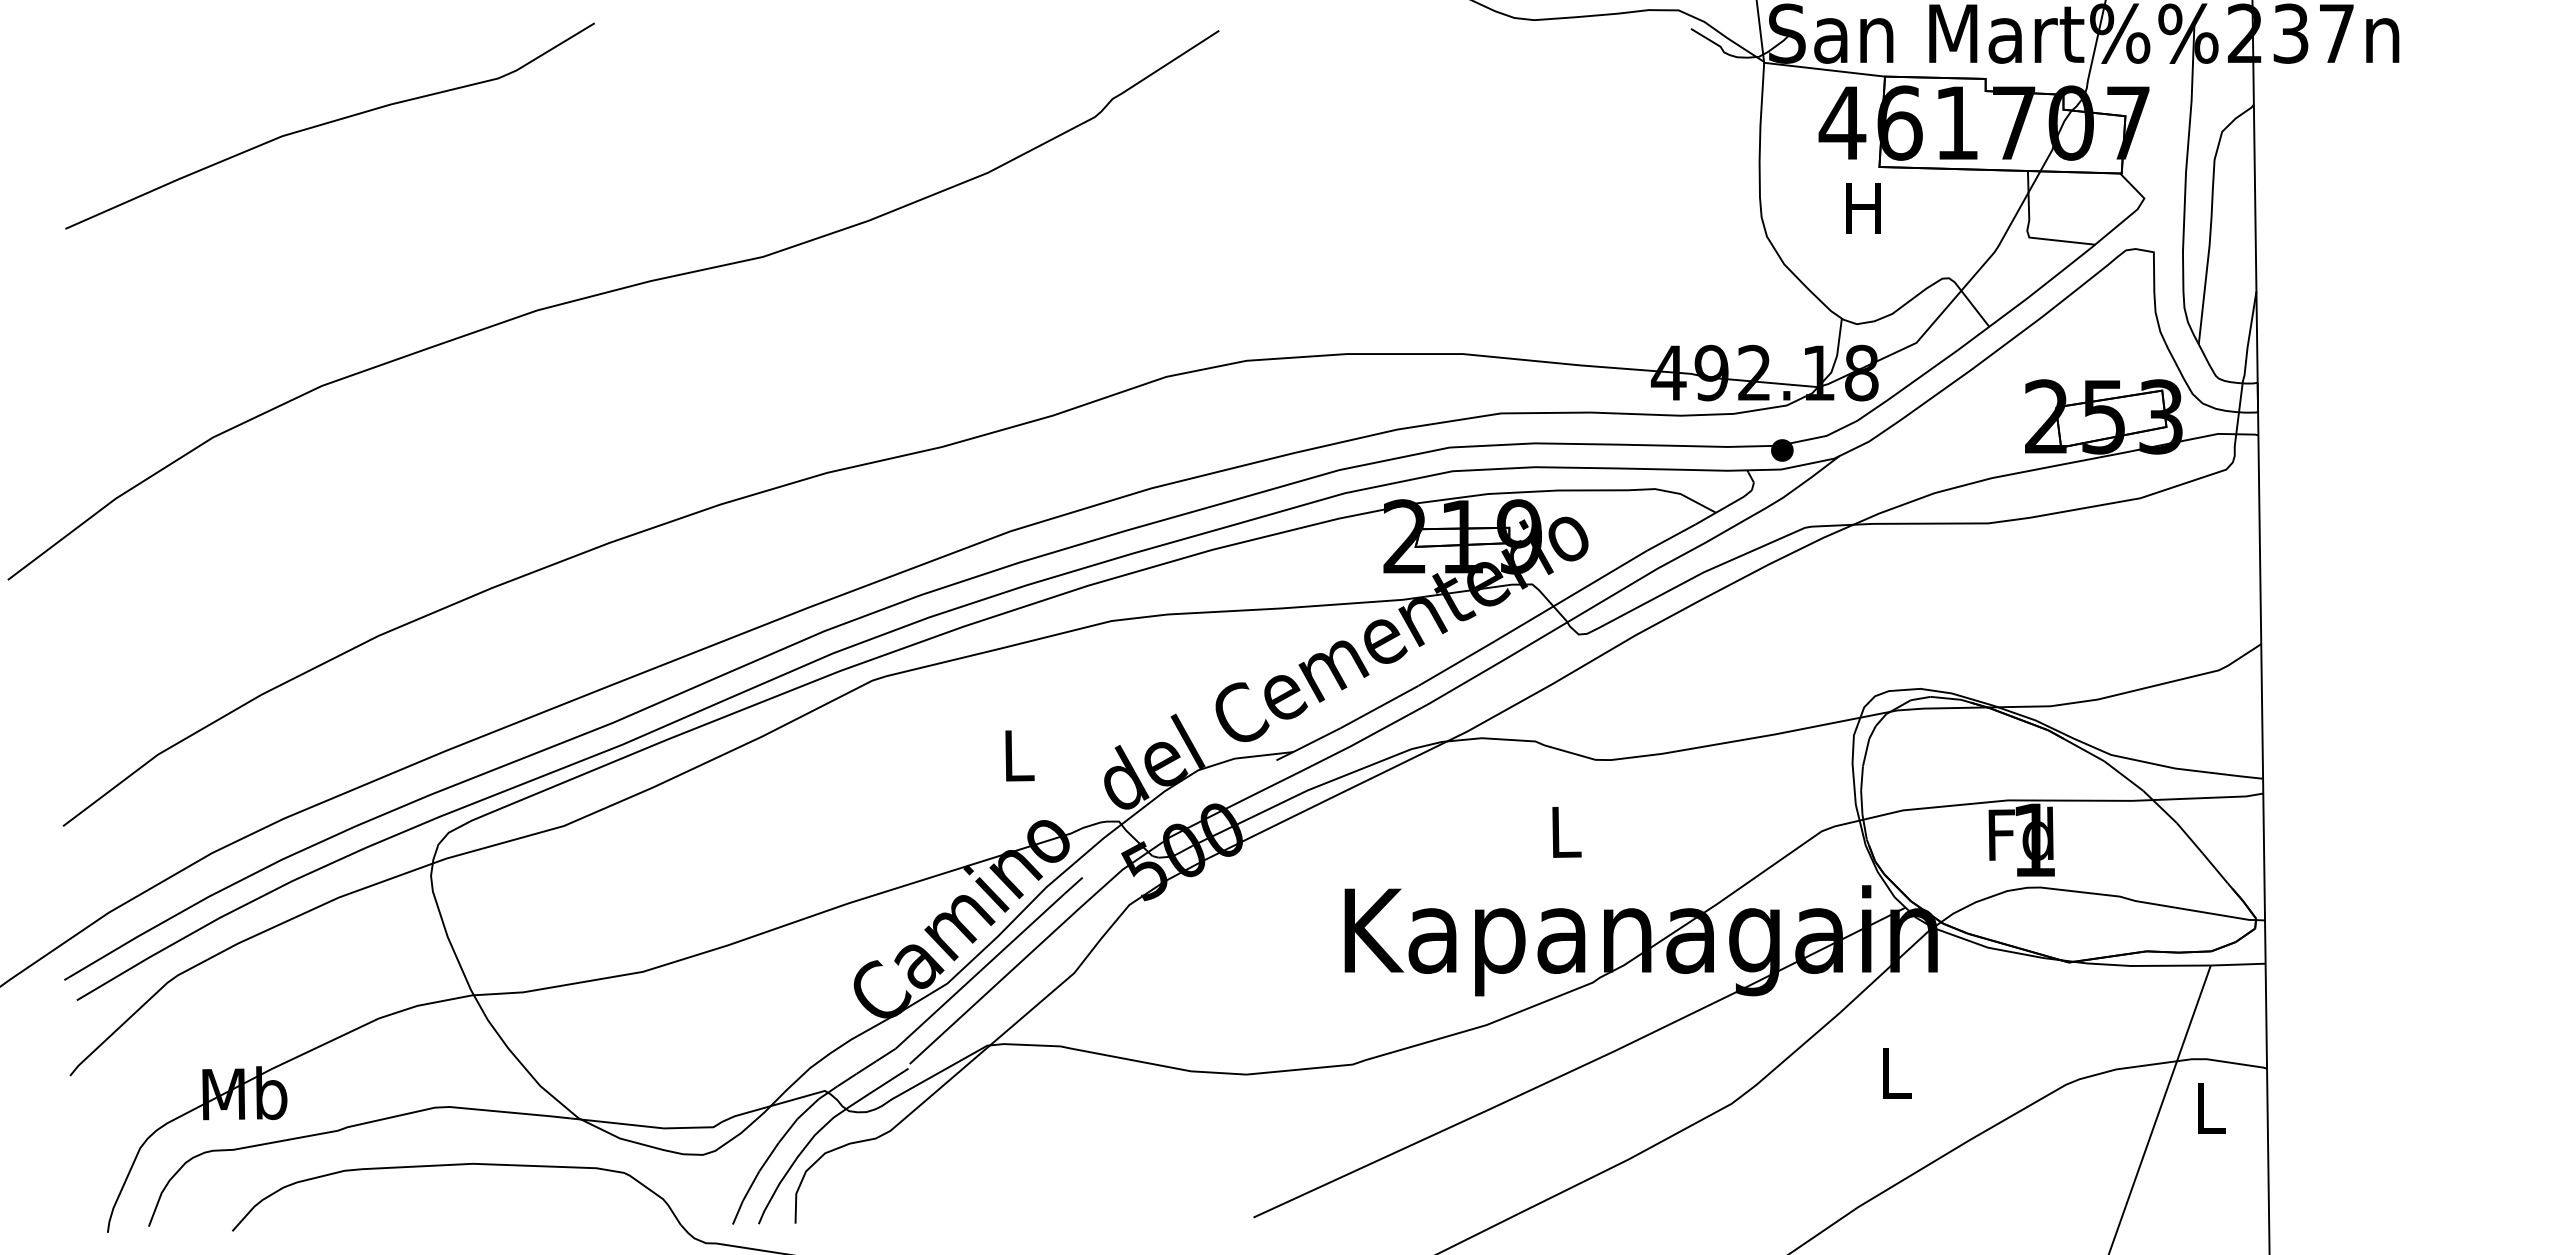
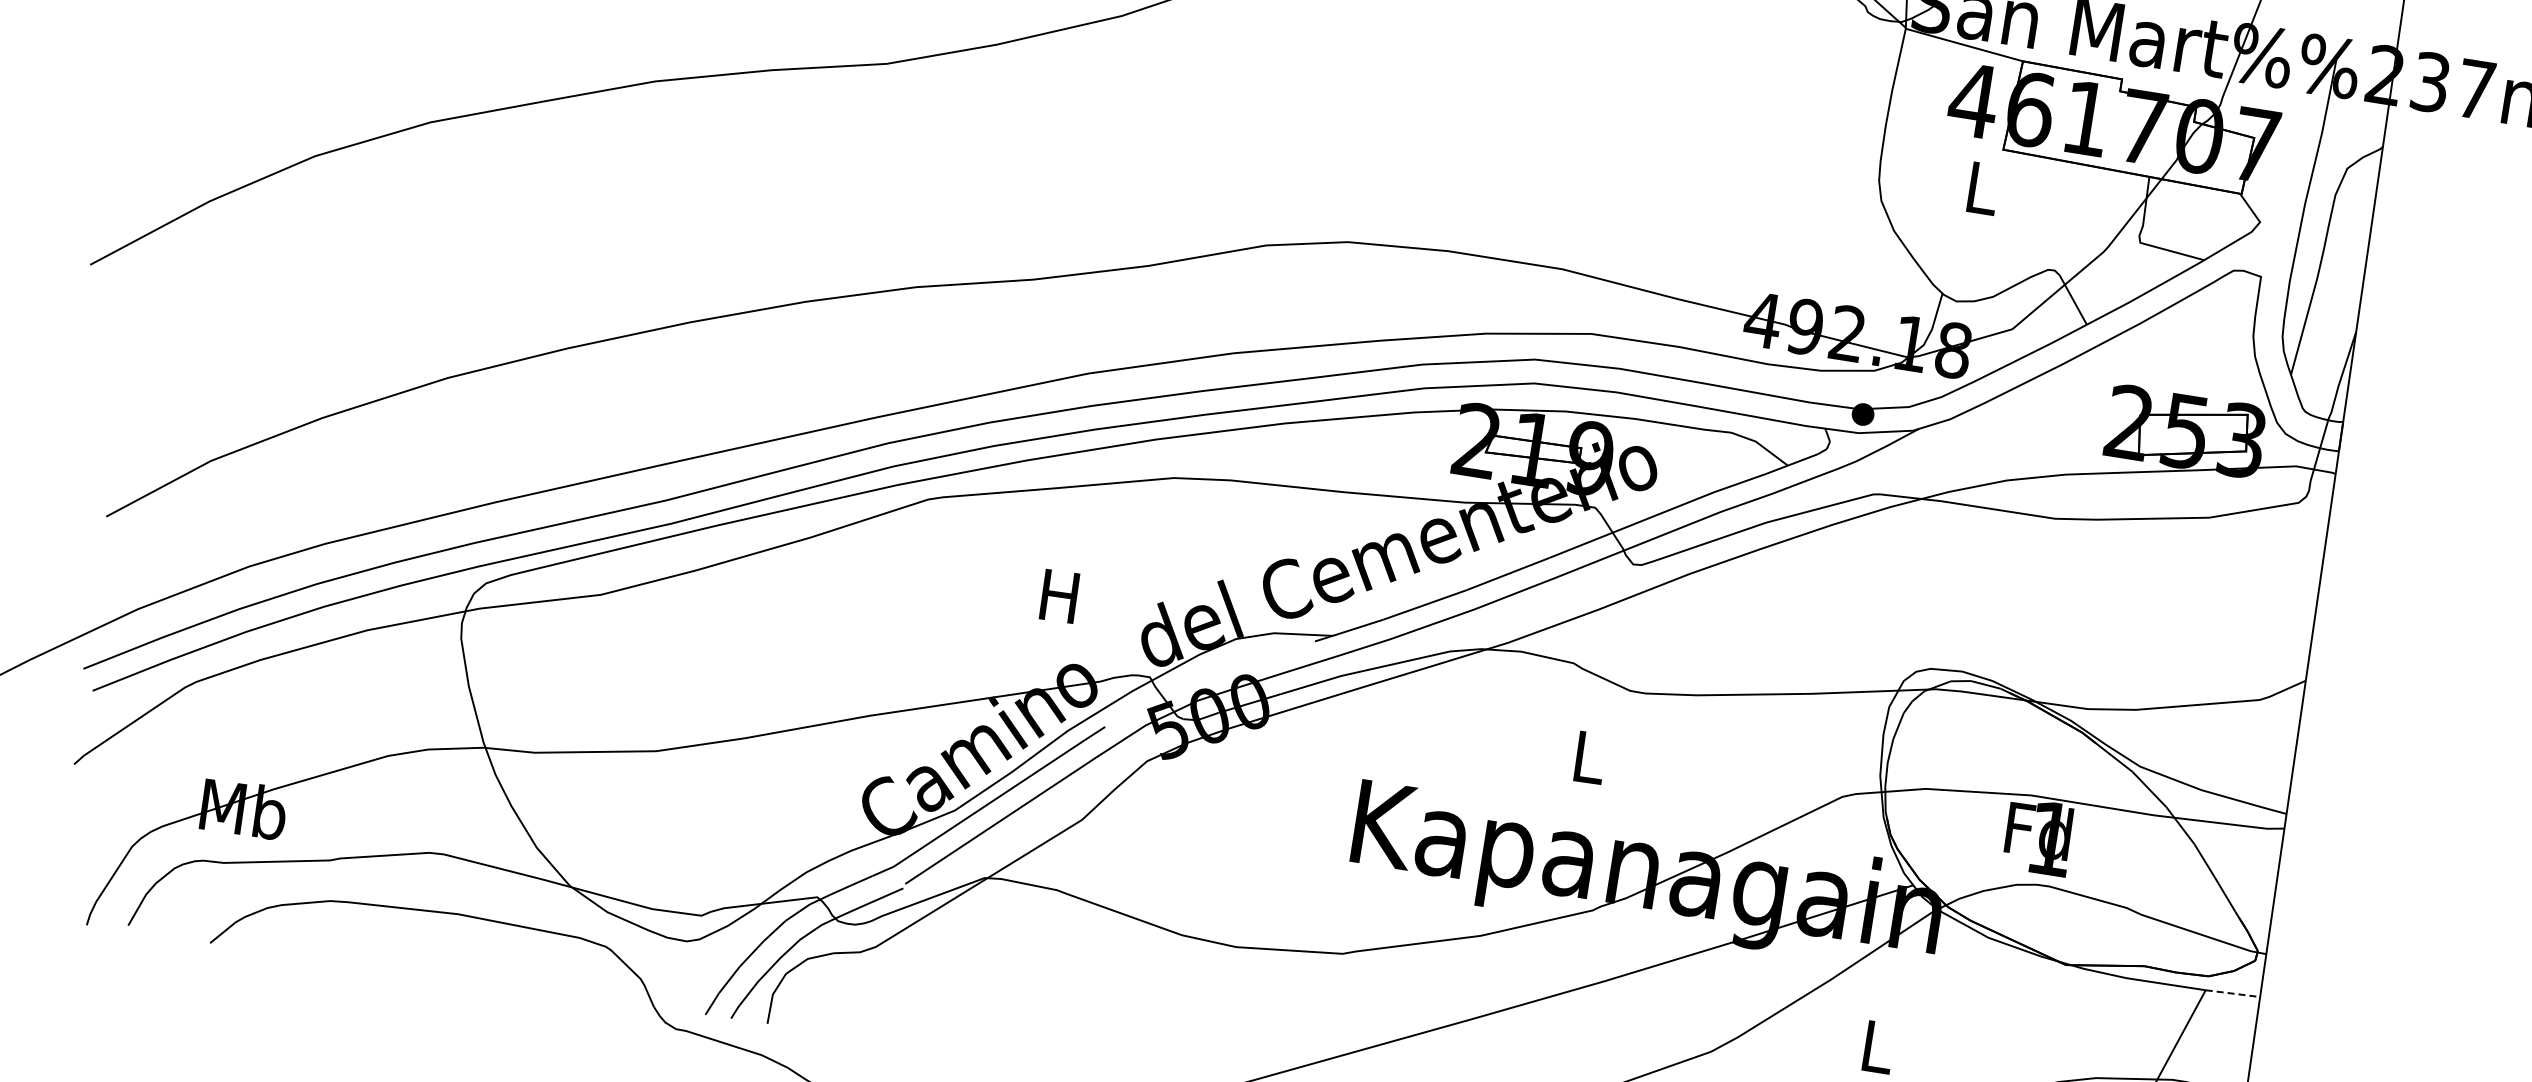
text: (1863, 208) -> (1981, 188), H -> L
text: (1016, 755) -> (1058, 595), L -> H
line: (2238, 964) -> (2233, 993), solid -> dashed

